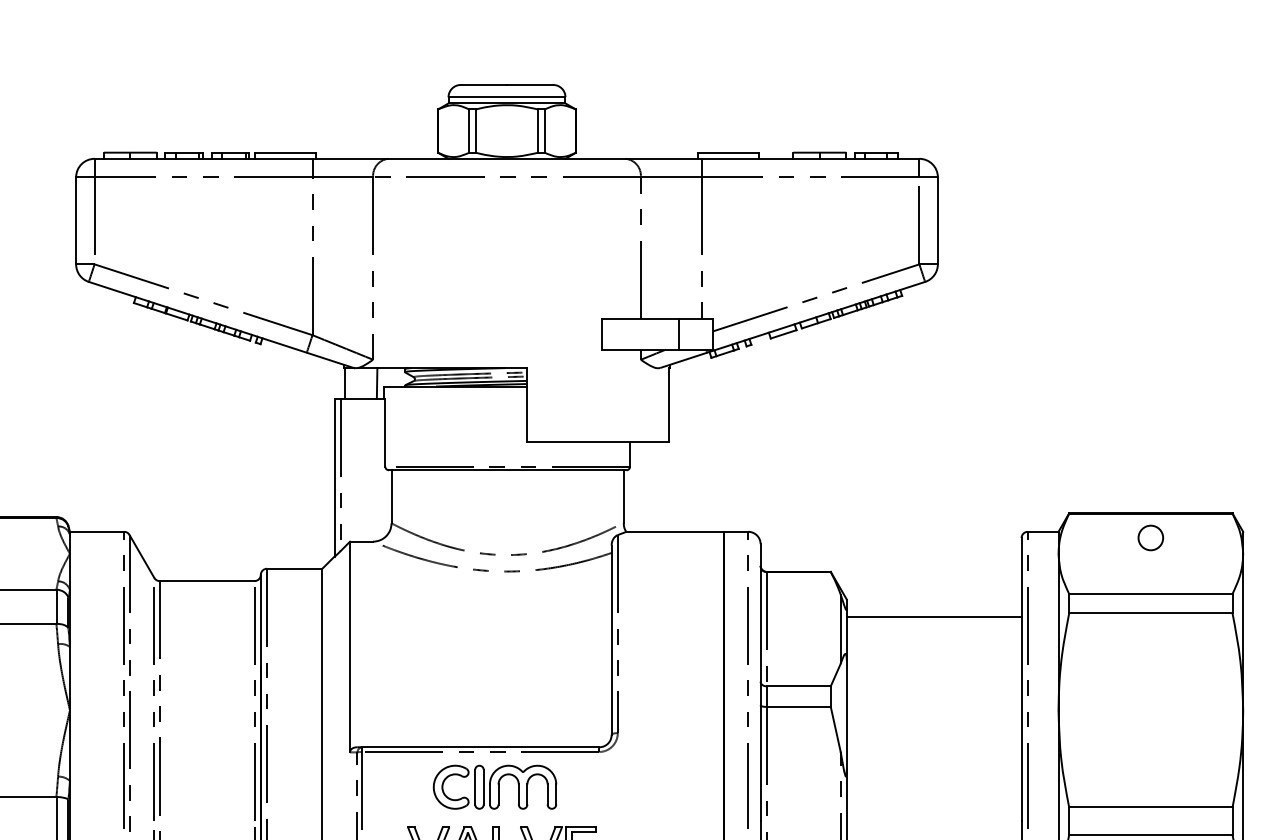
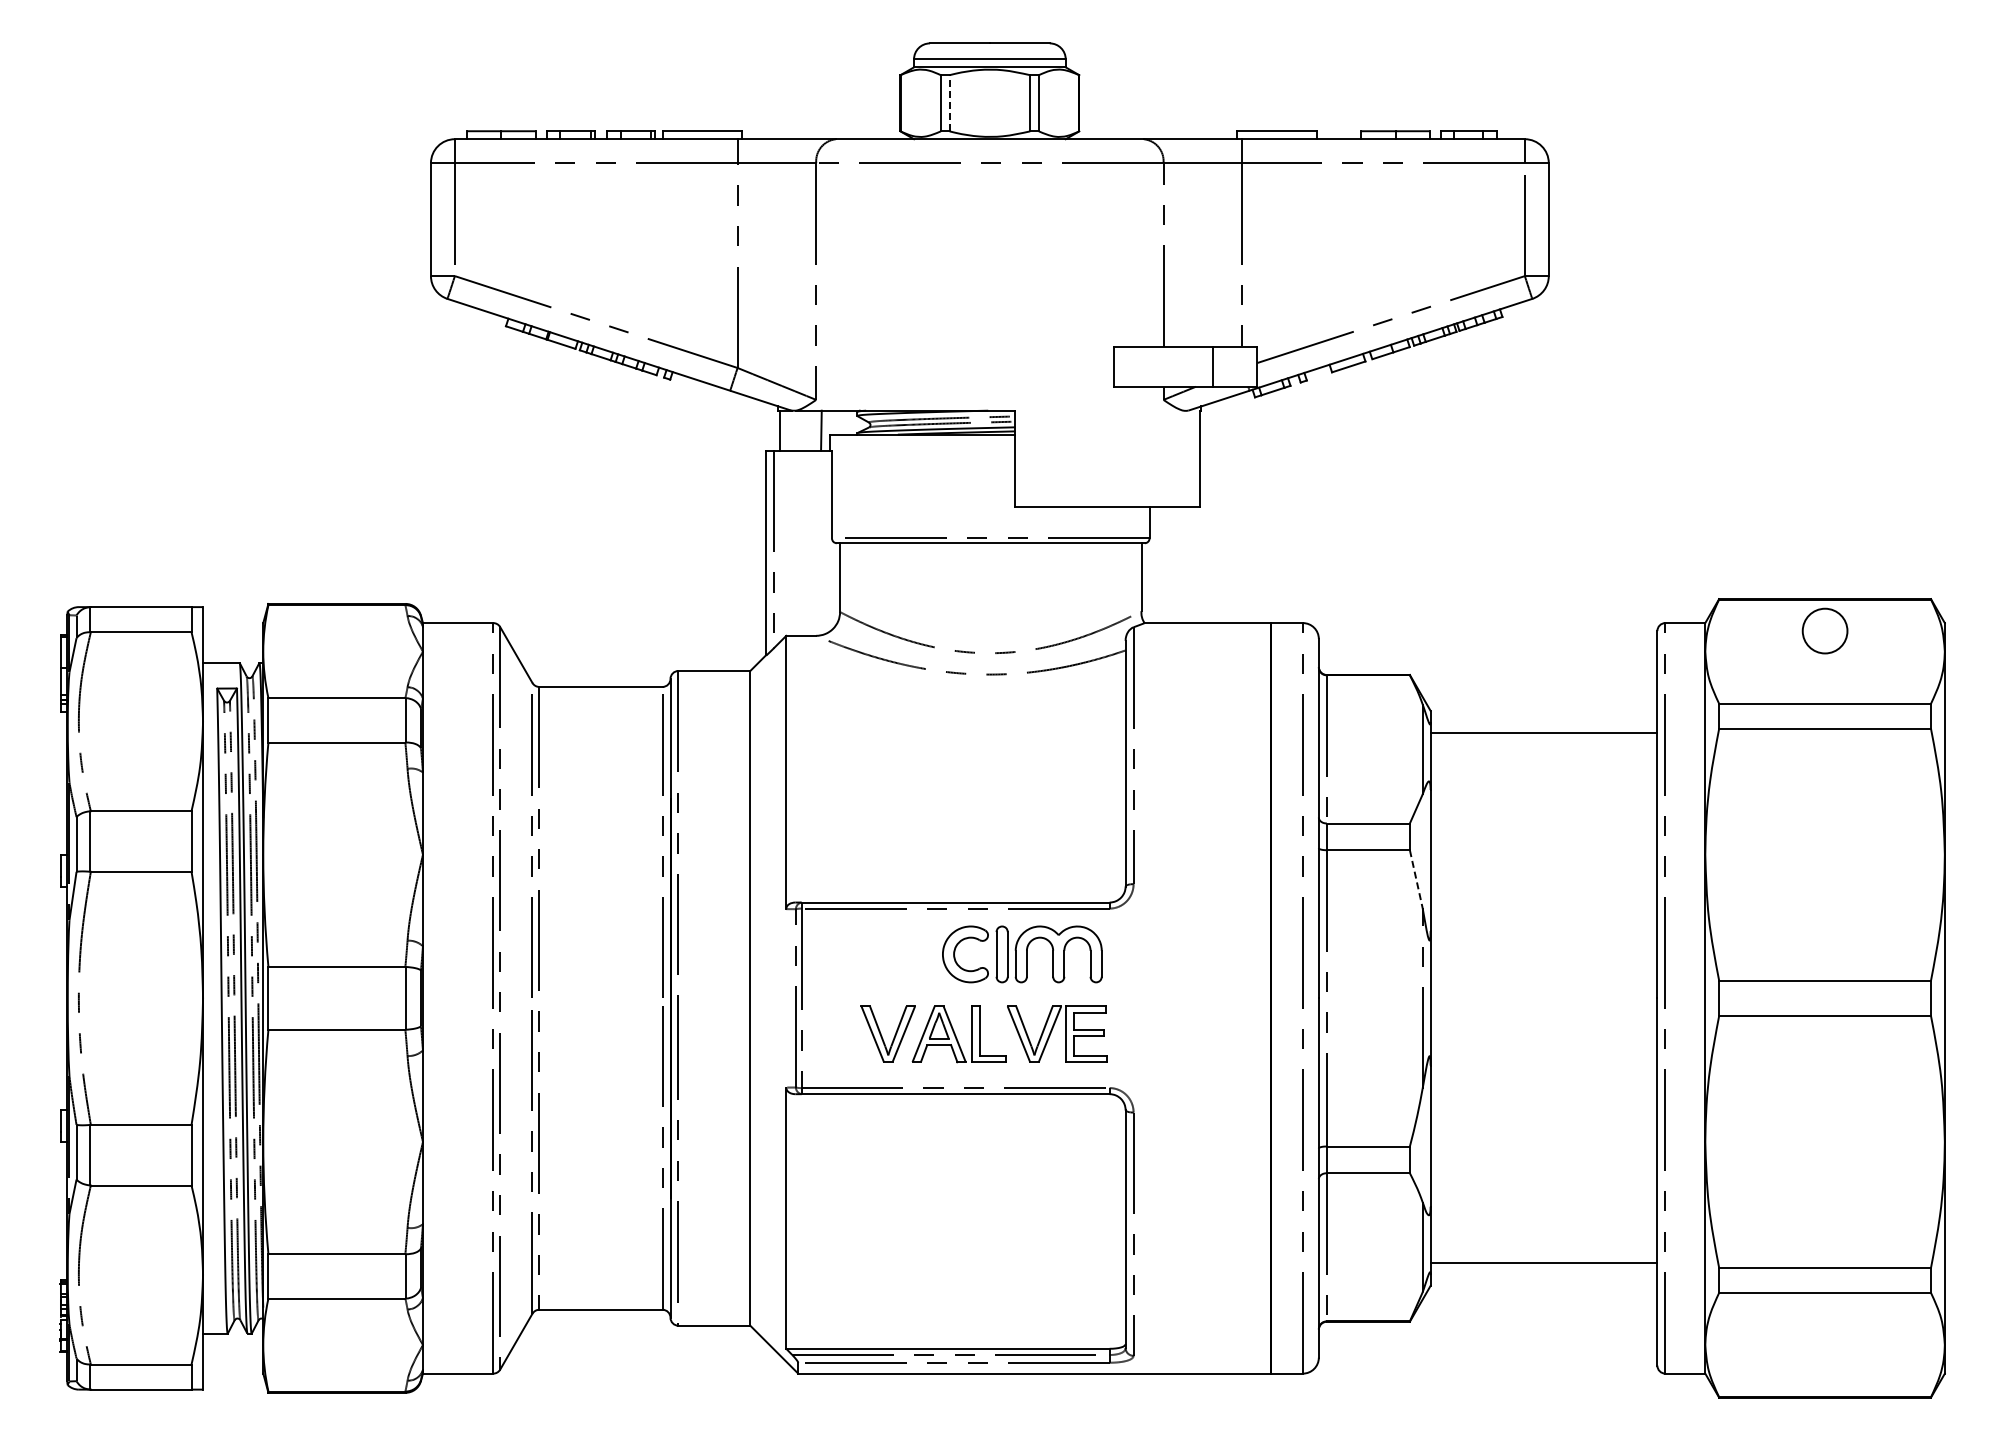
line: (475, 130) -> (949, 102), solid -> dashed
circle: (1150, 537) -> (1824, 630), size x1.4
line: (835, 729) -> (1416, 879), solid -> dashed
part: (495, 787) -> (1022, 954), moved

